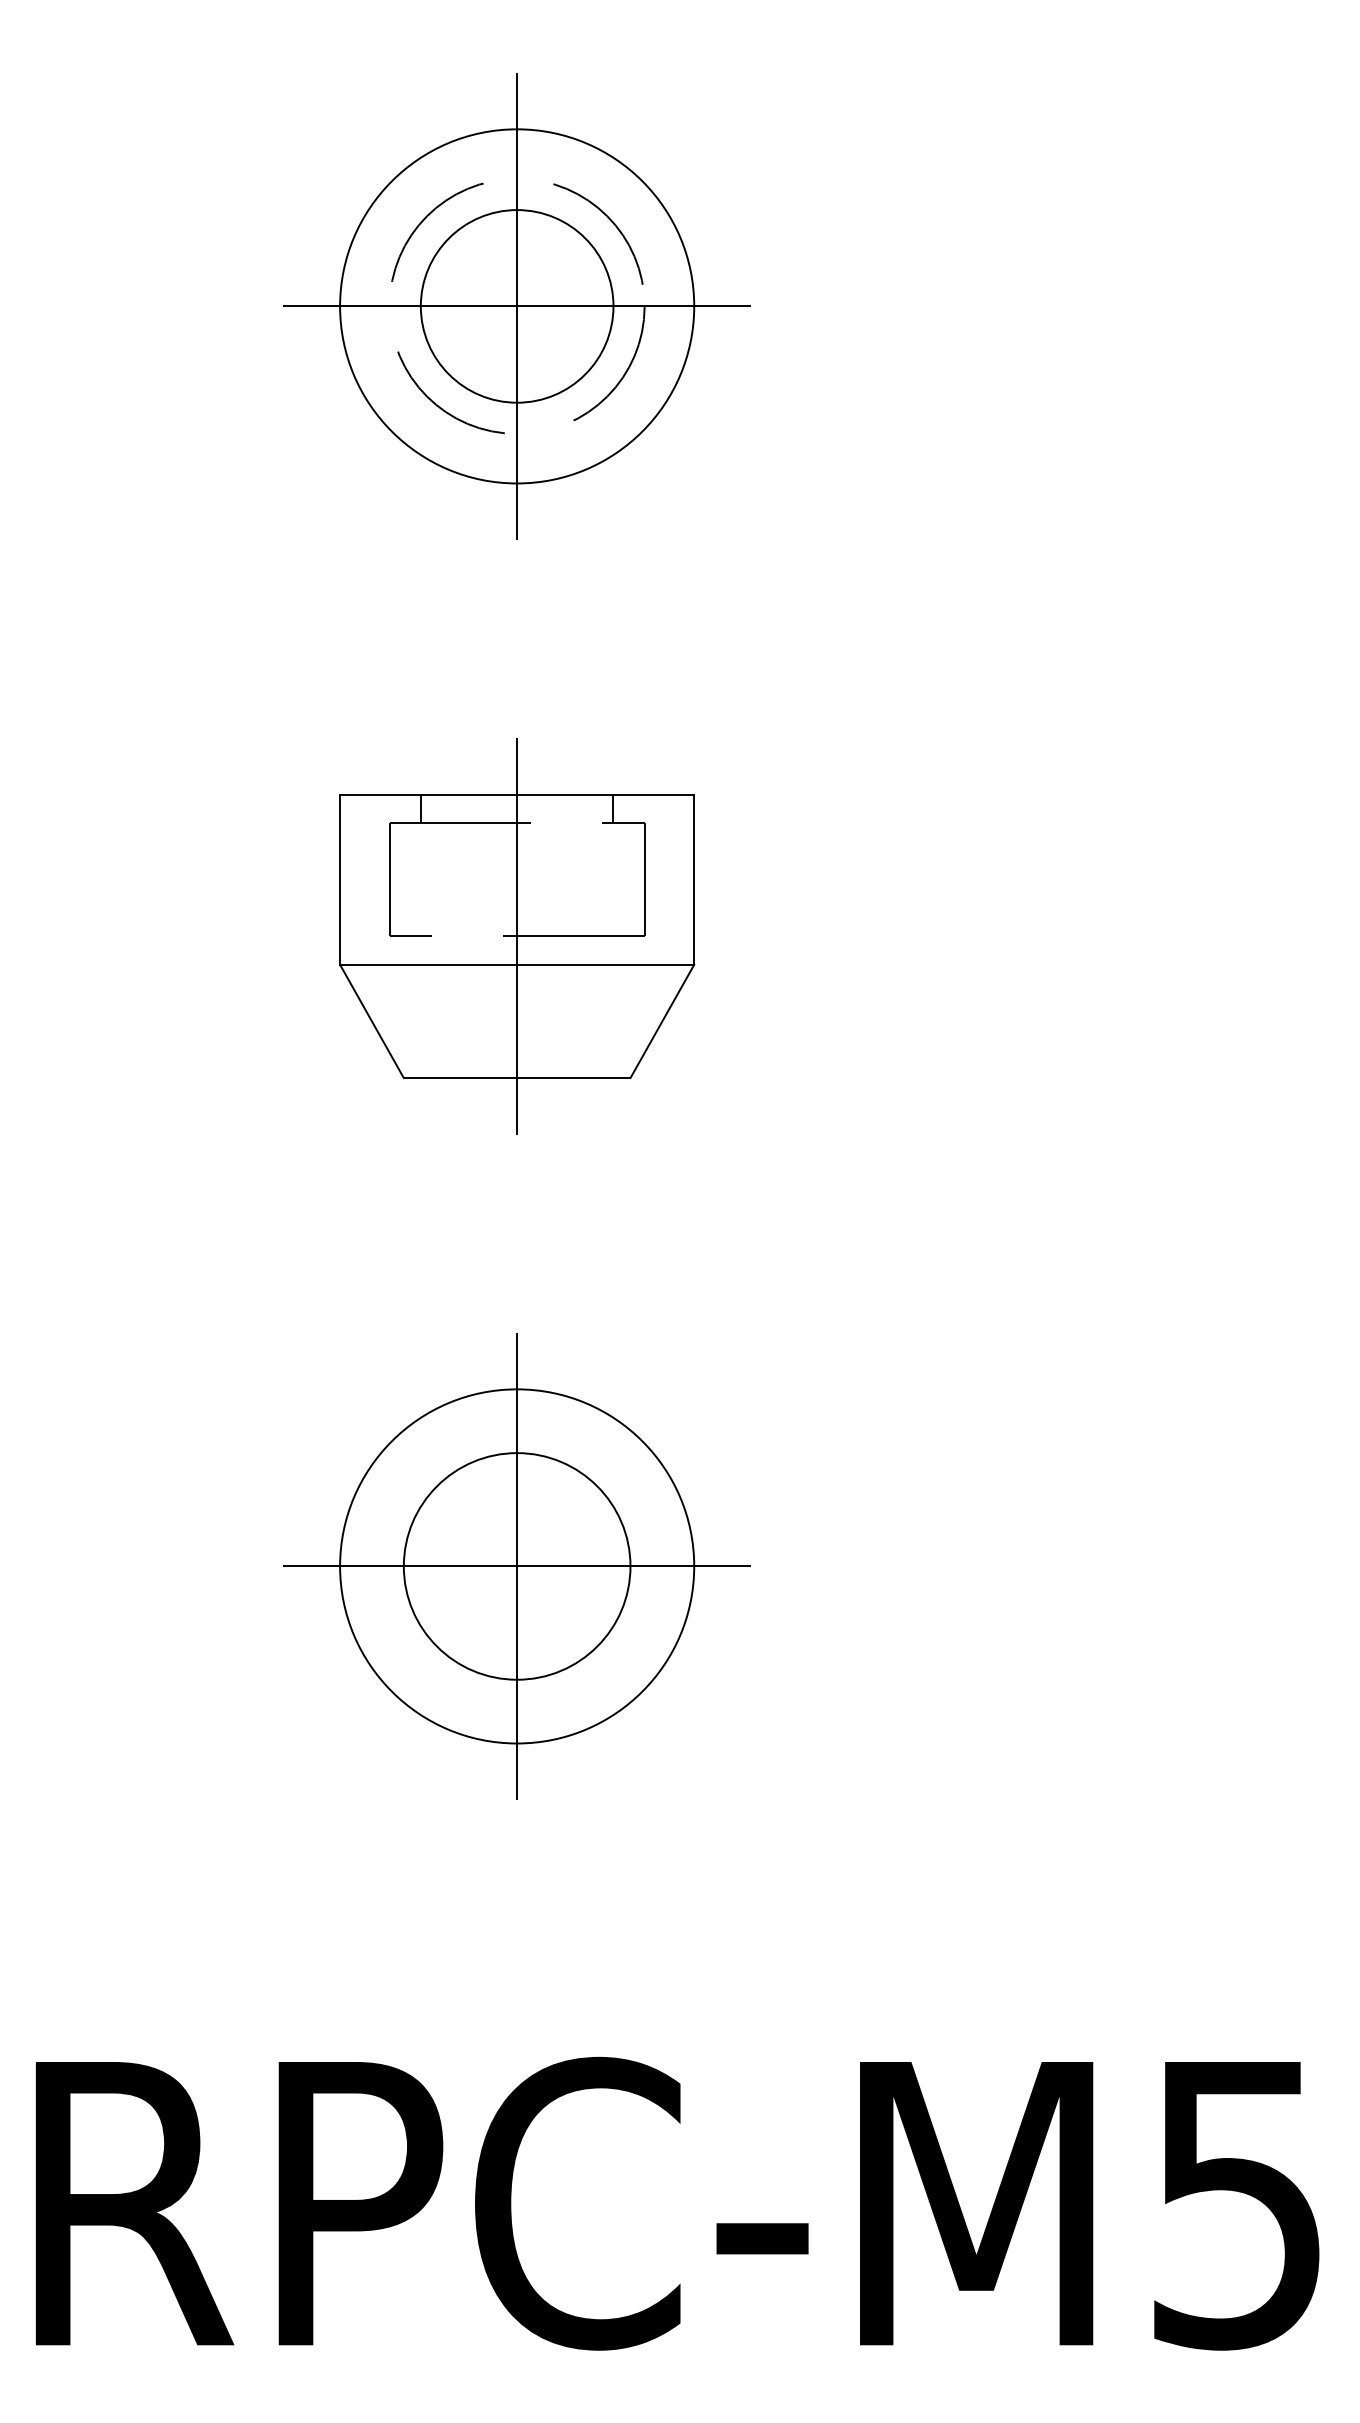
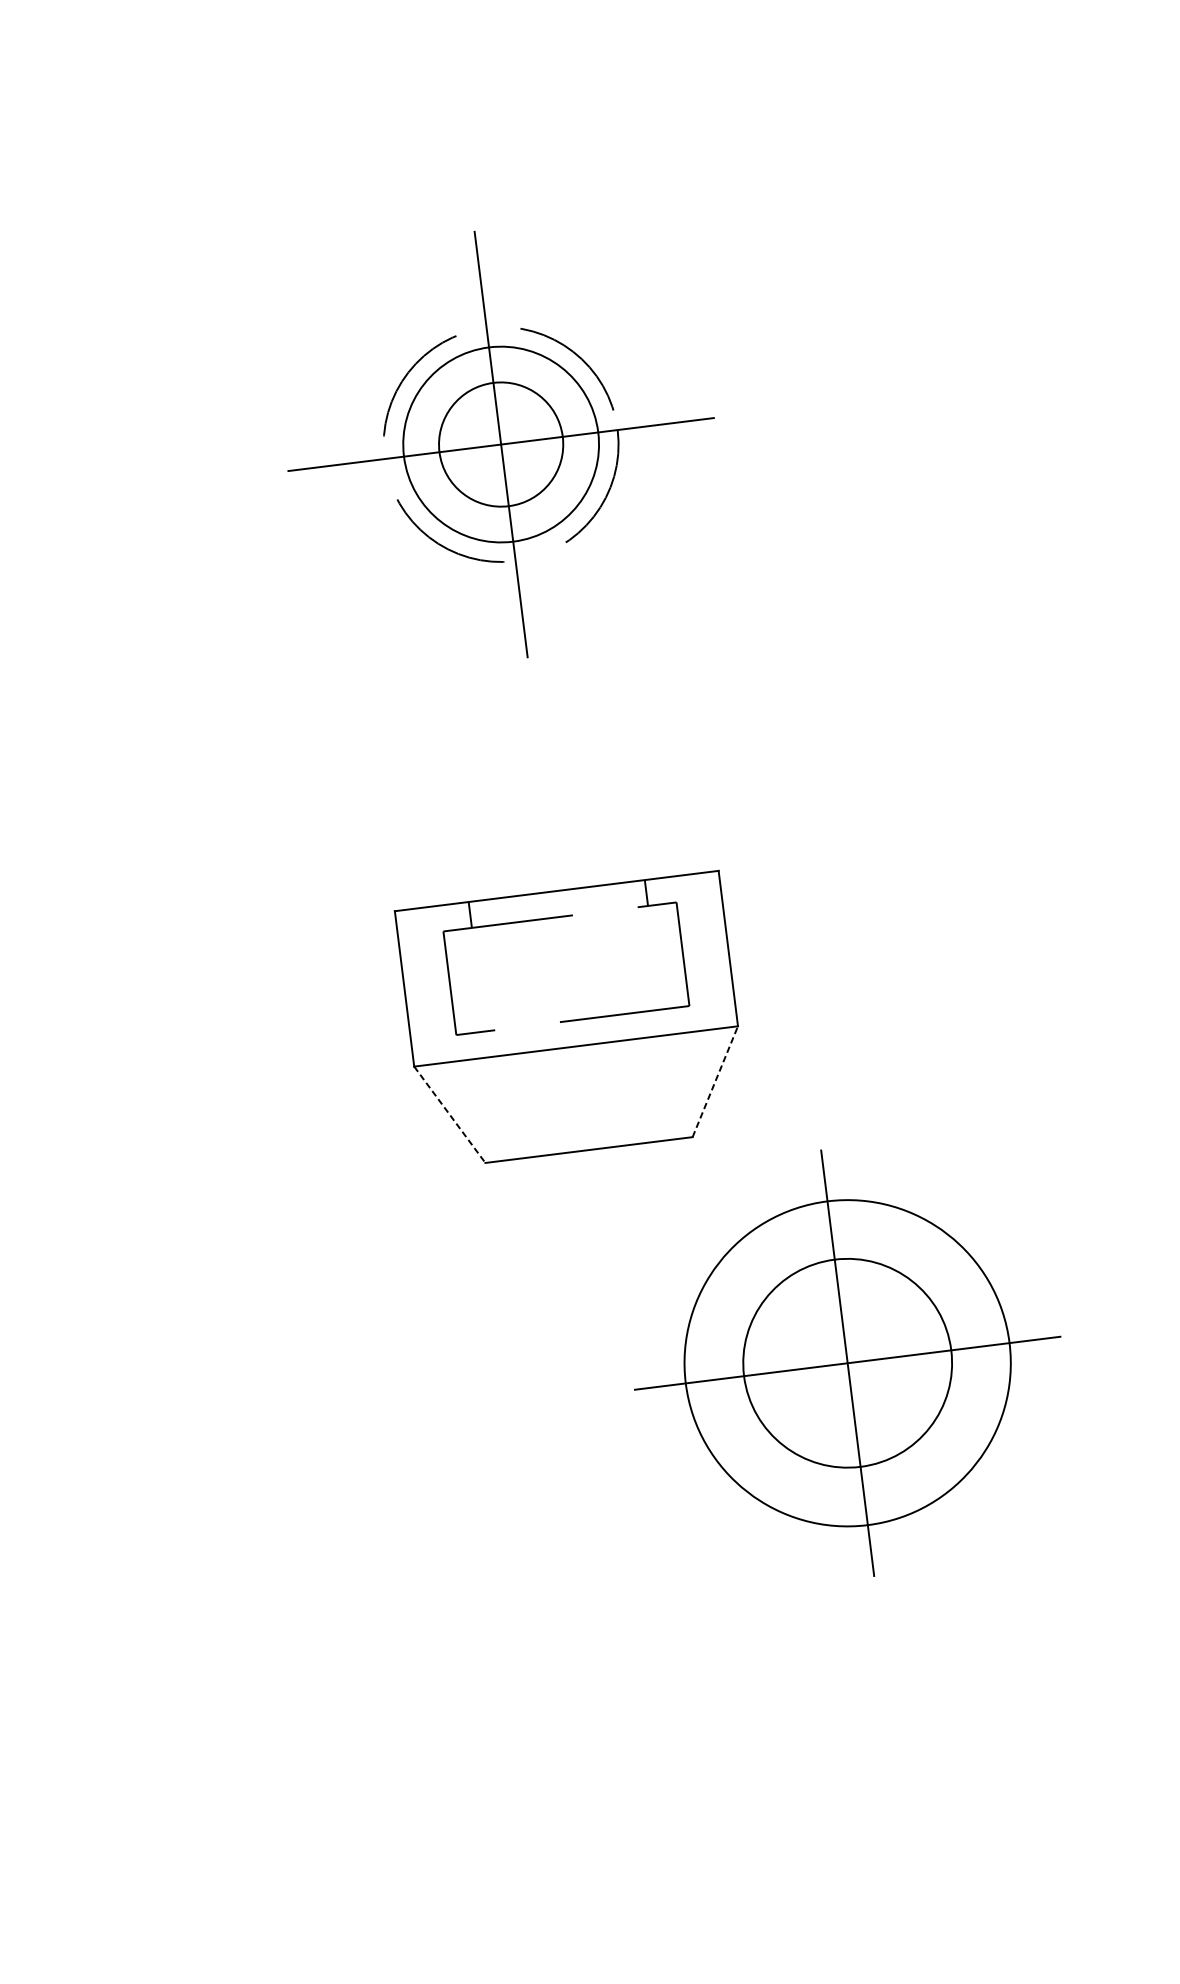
circle: (516, 306) -> (500, 444), size x0.7
circle: (517, 306) -> (501, 444), size x0.6
line: (517, 936) -> (573, 1020), removed
line: (662, 1020) -> (715, 1080), solid -> dashed
line: (372, 1021) -> (450, 1114), solid -> dashed
part: (516, 1566) -> (847, 1363), moved

